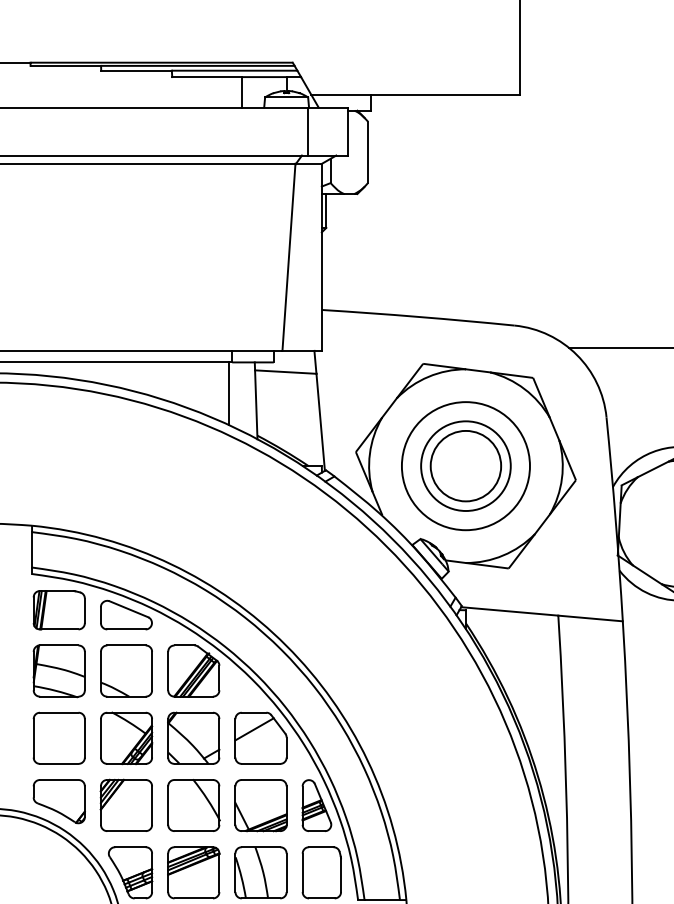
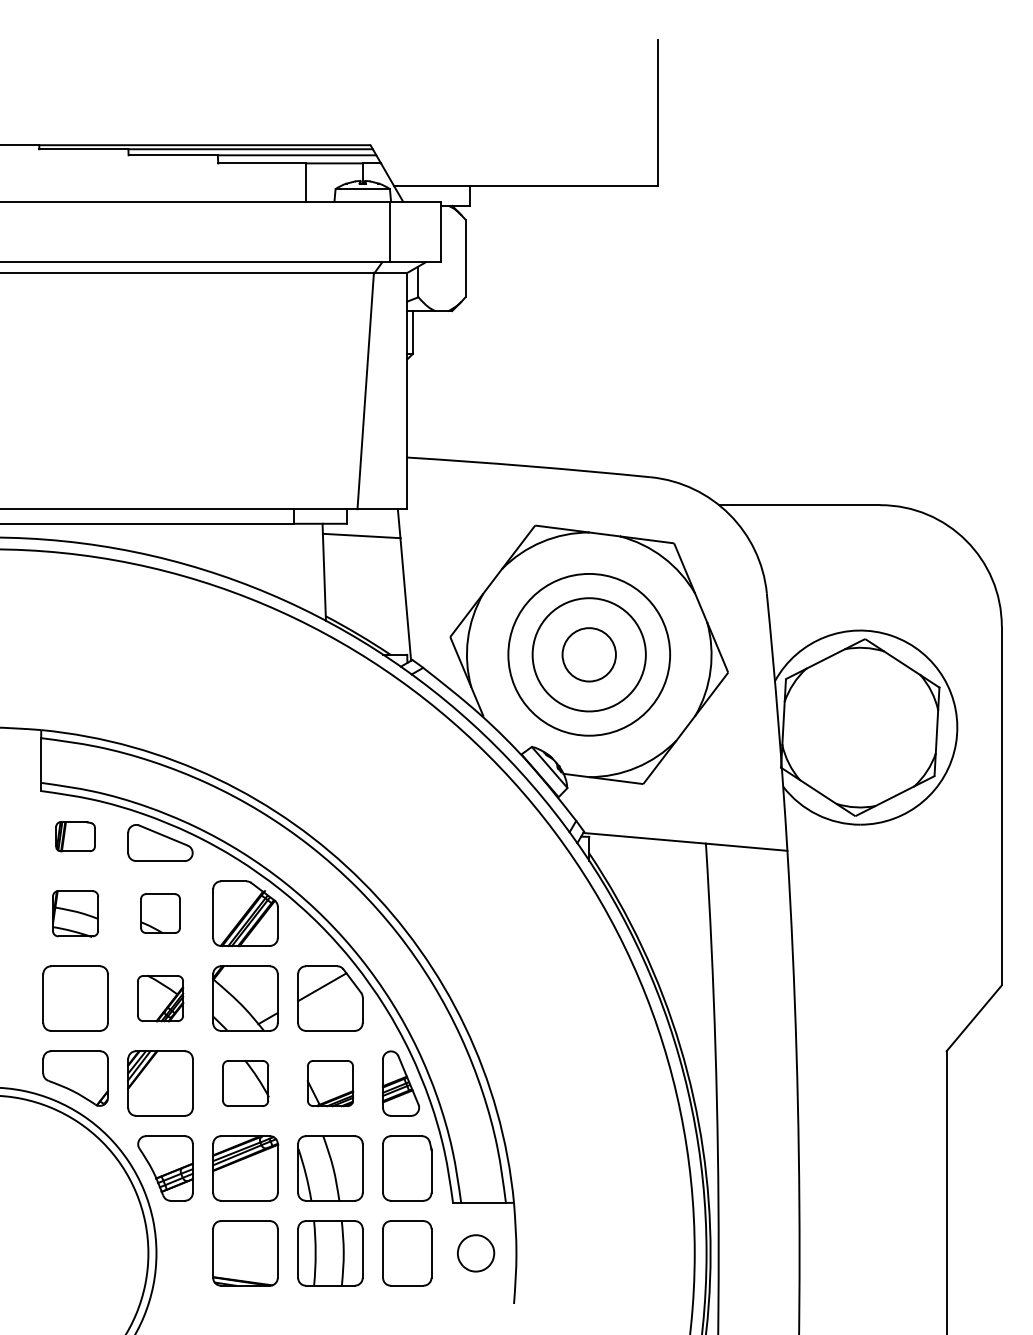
line: (228, 393) -> (289, 563), removed
circle: (465, 465) -> (588, 654), size x0.6
part: (59, 609) -> (75, 836), size x0.6
part: (59, 670) -> (75, 913), size x0.7
part: (126, 670) -> (160, 913), size x0.6
part: (126, 738) -> (160, 998), size x0.7
part: (193, 805) -> (245, 1083), size x0.7
part: (261, 805) -> (330, 1083), size x0.7

